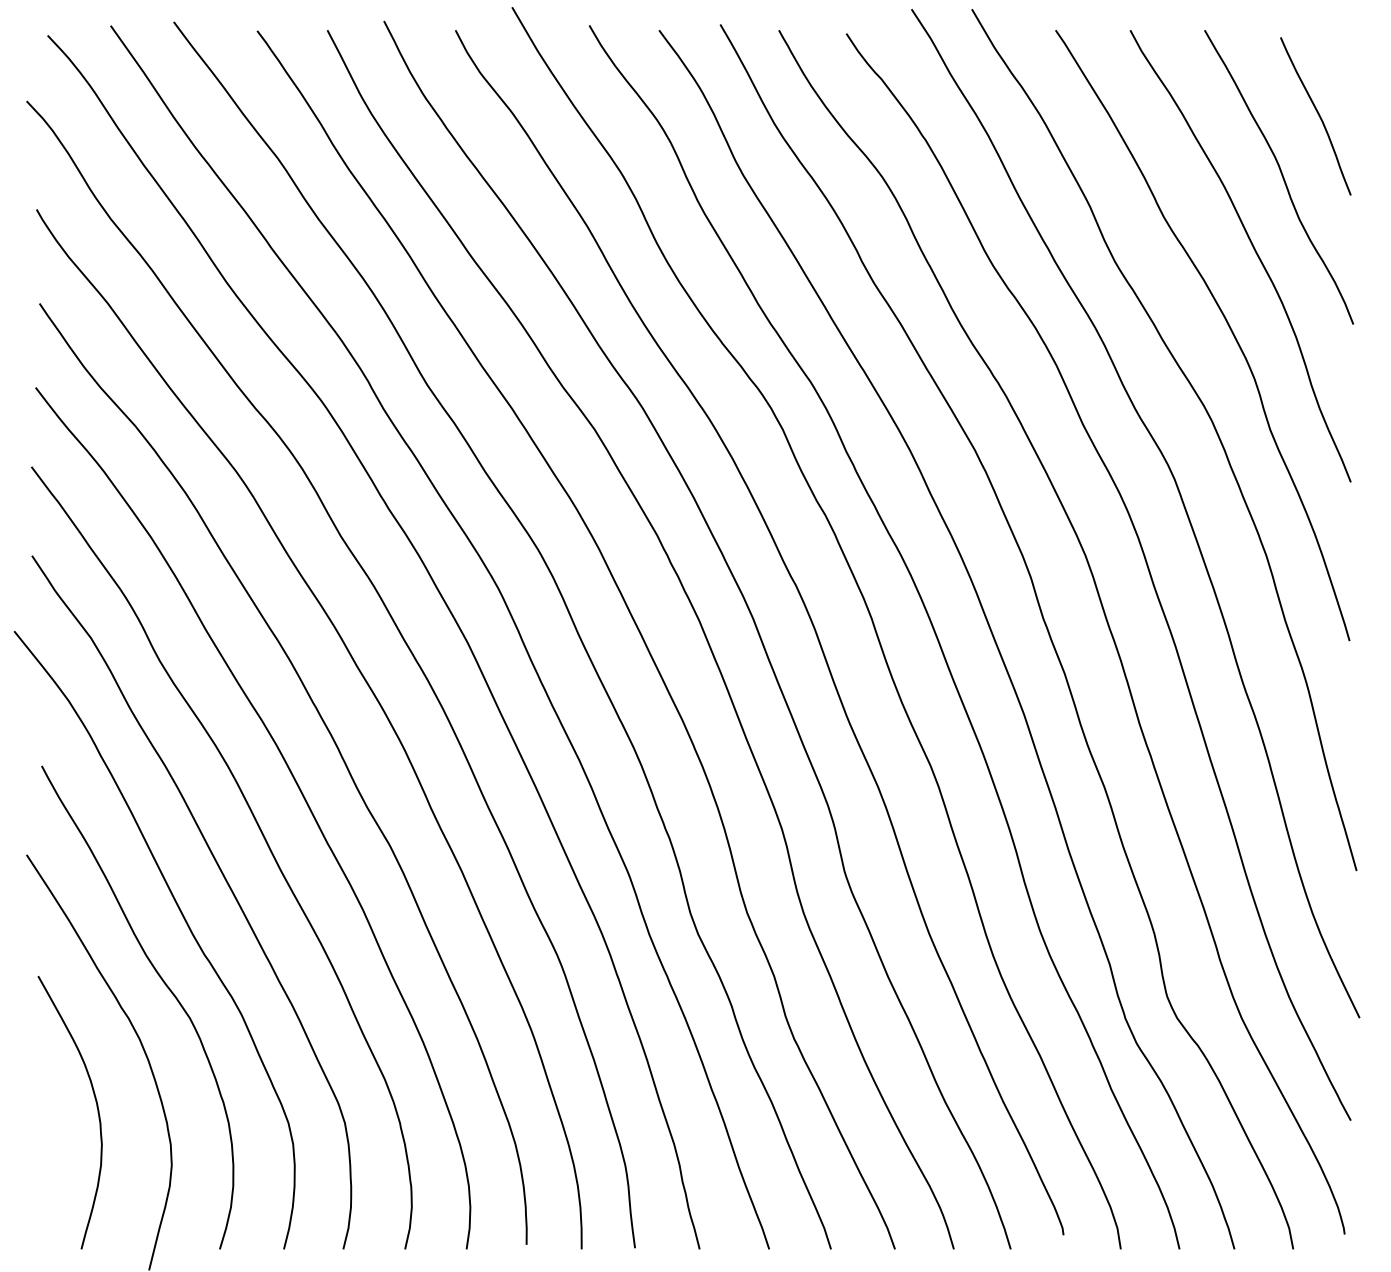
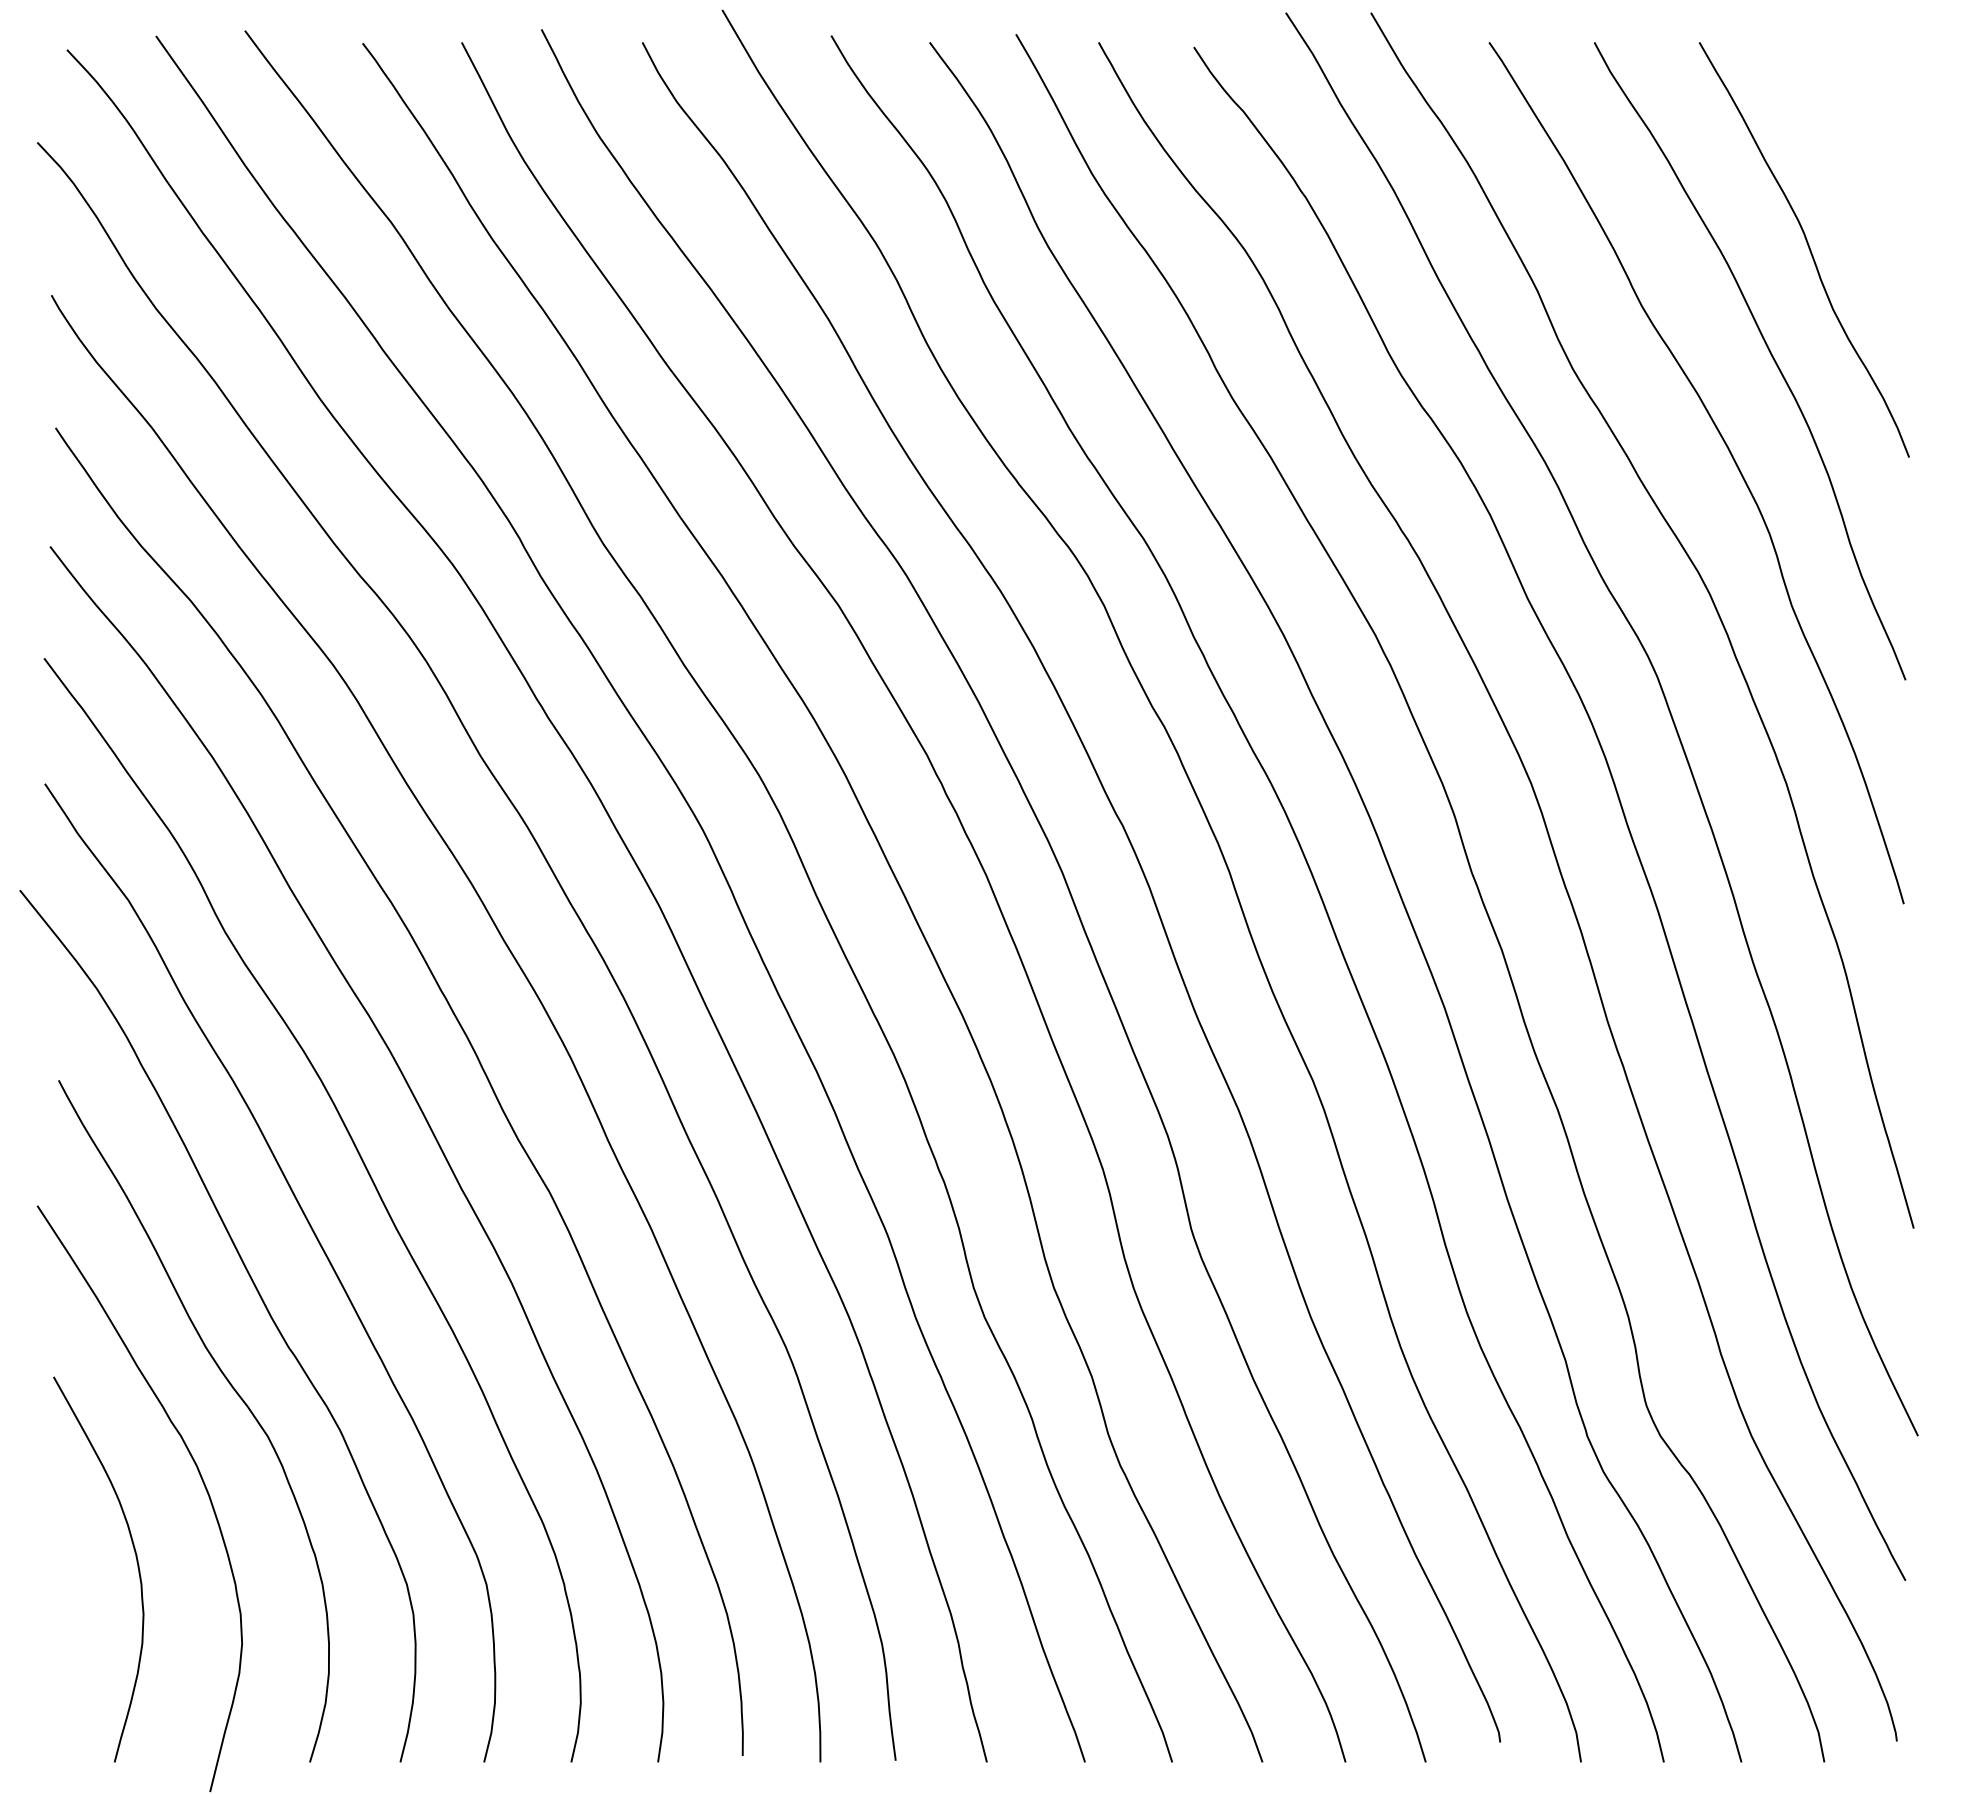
curve: (1318, 114) -> (1859, 161), removed

